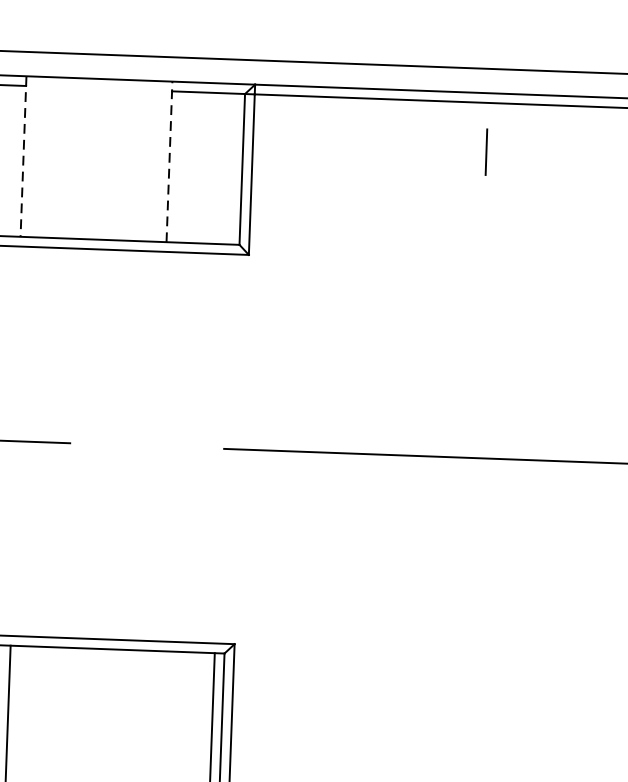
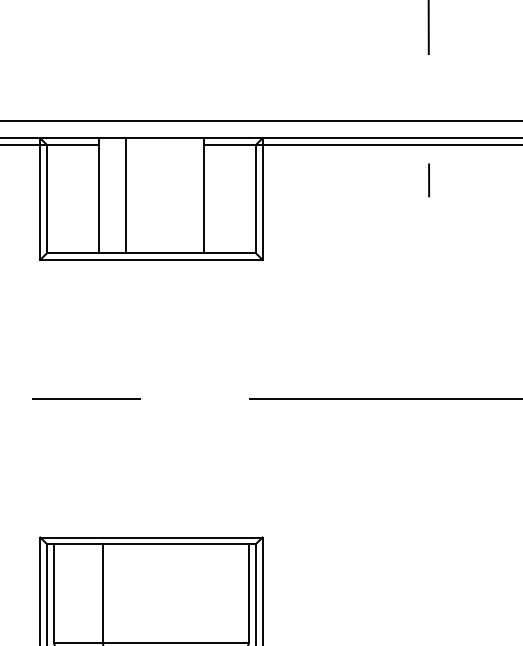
line: (23, 157) -> (99, 196), dashed -> solid
line: (60, 157) -> (125, 195), added
line: (169, 161) -> (203, 195), dashed -> solid

